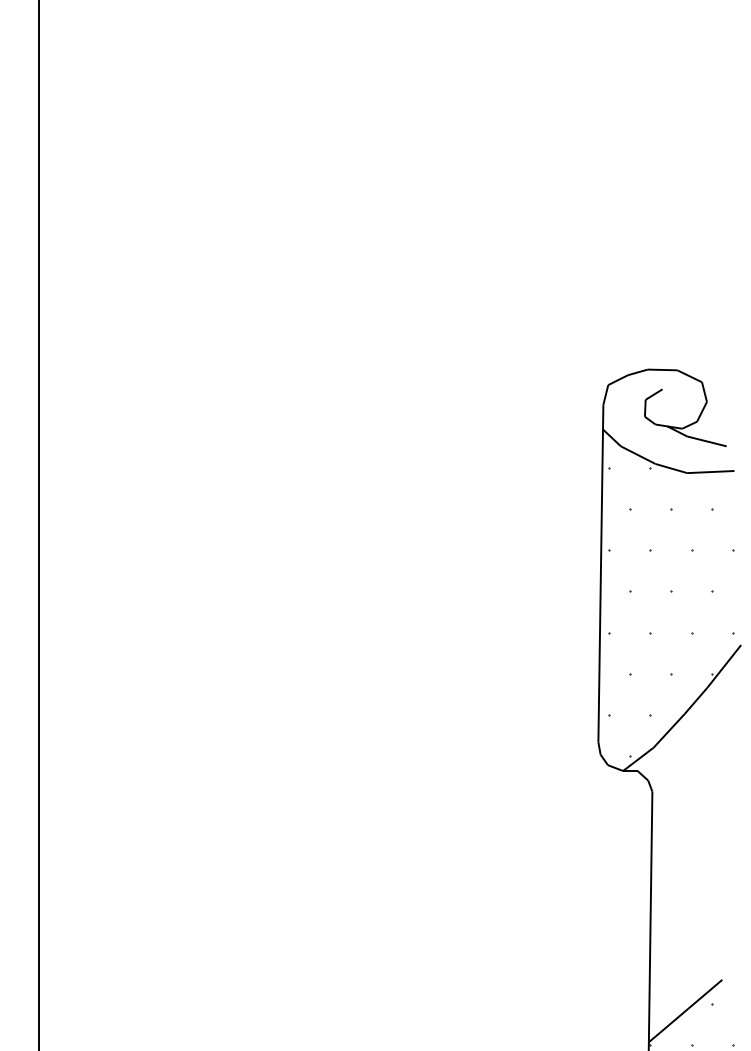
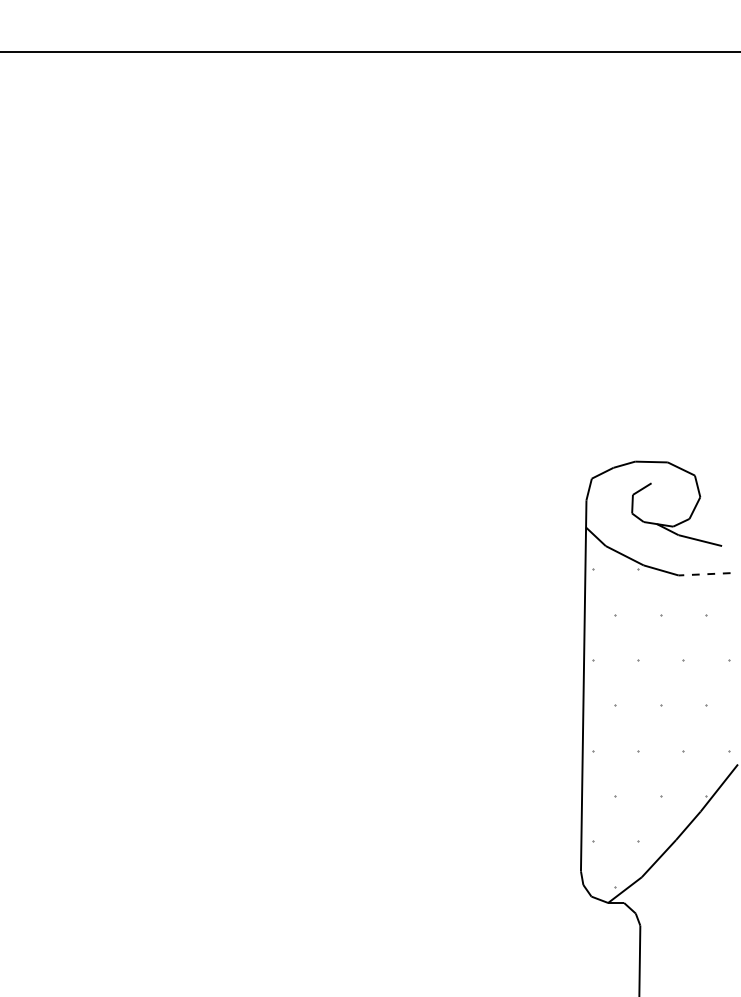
line: (710, 472) -> (704, 574), solid -> dashed
hatch: (670, 611) -> (660, 727), removed

